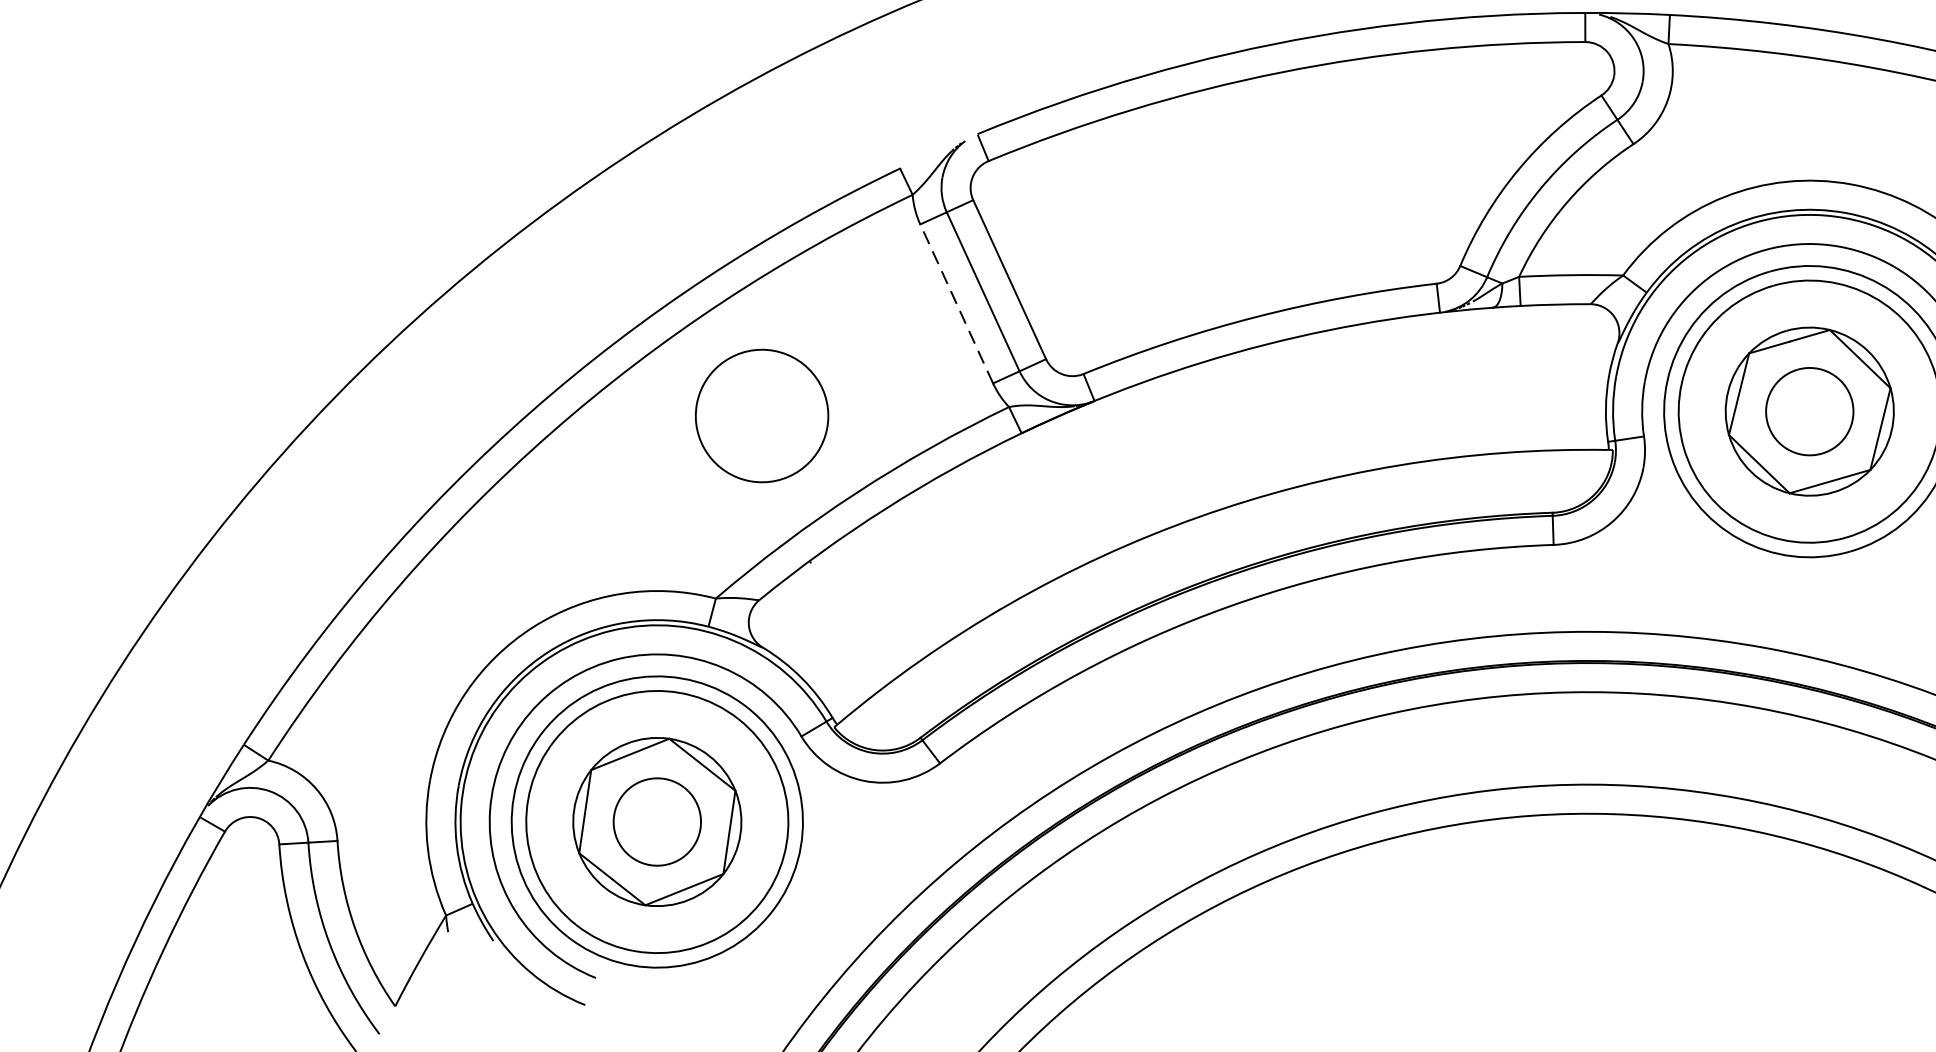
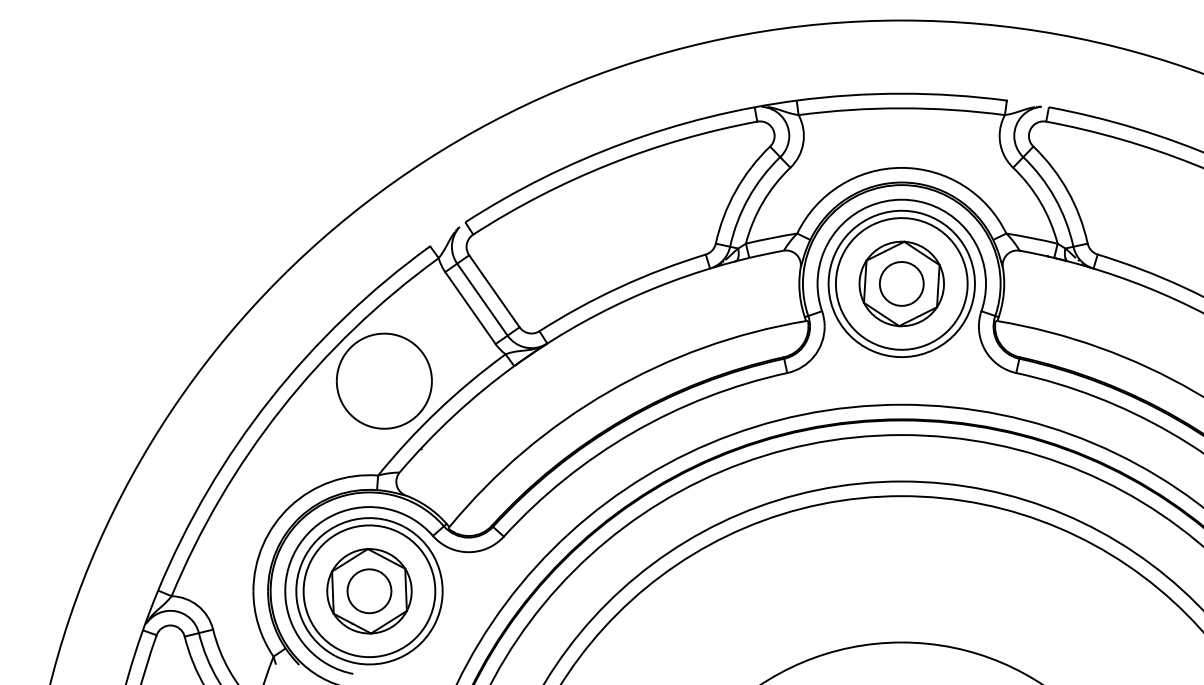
line: (956, 304) -> (470, 308), dashed -> solid
part: (762, 414) -> (384, 380), size x1.43

